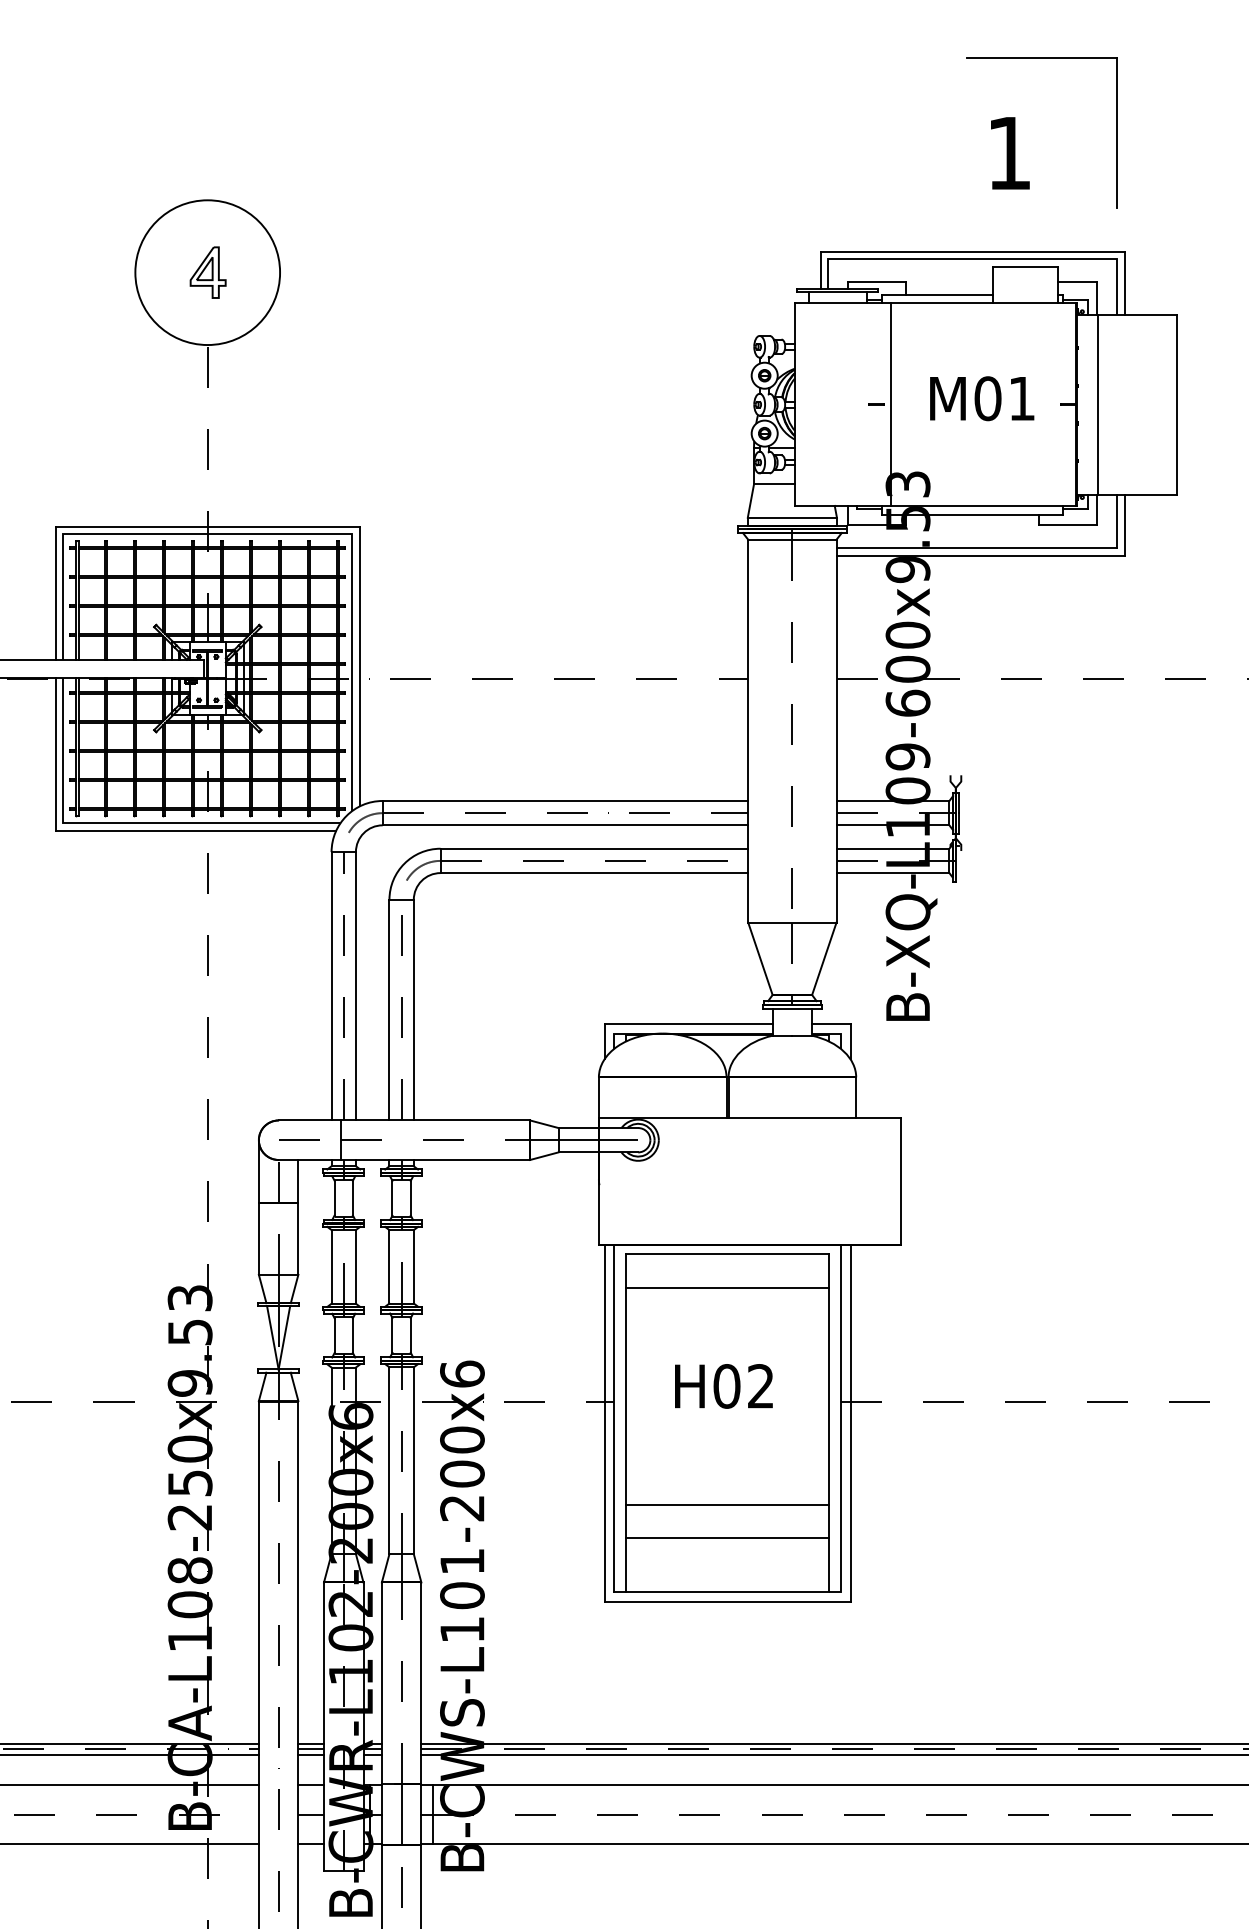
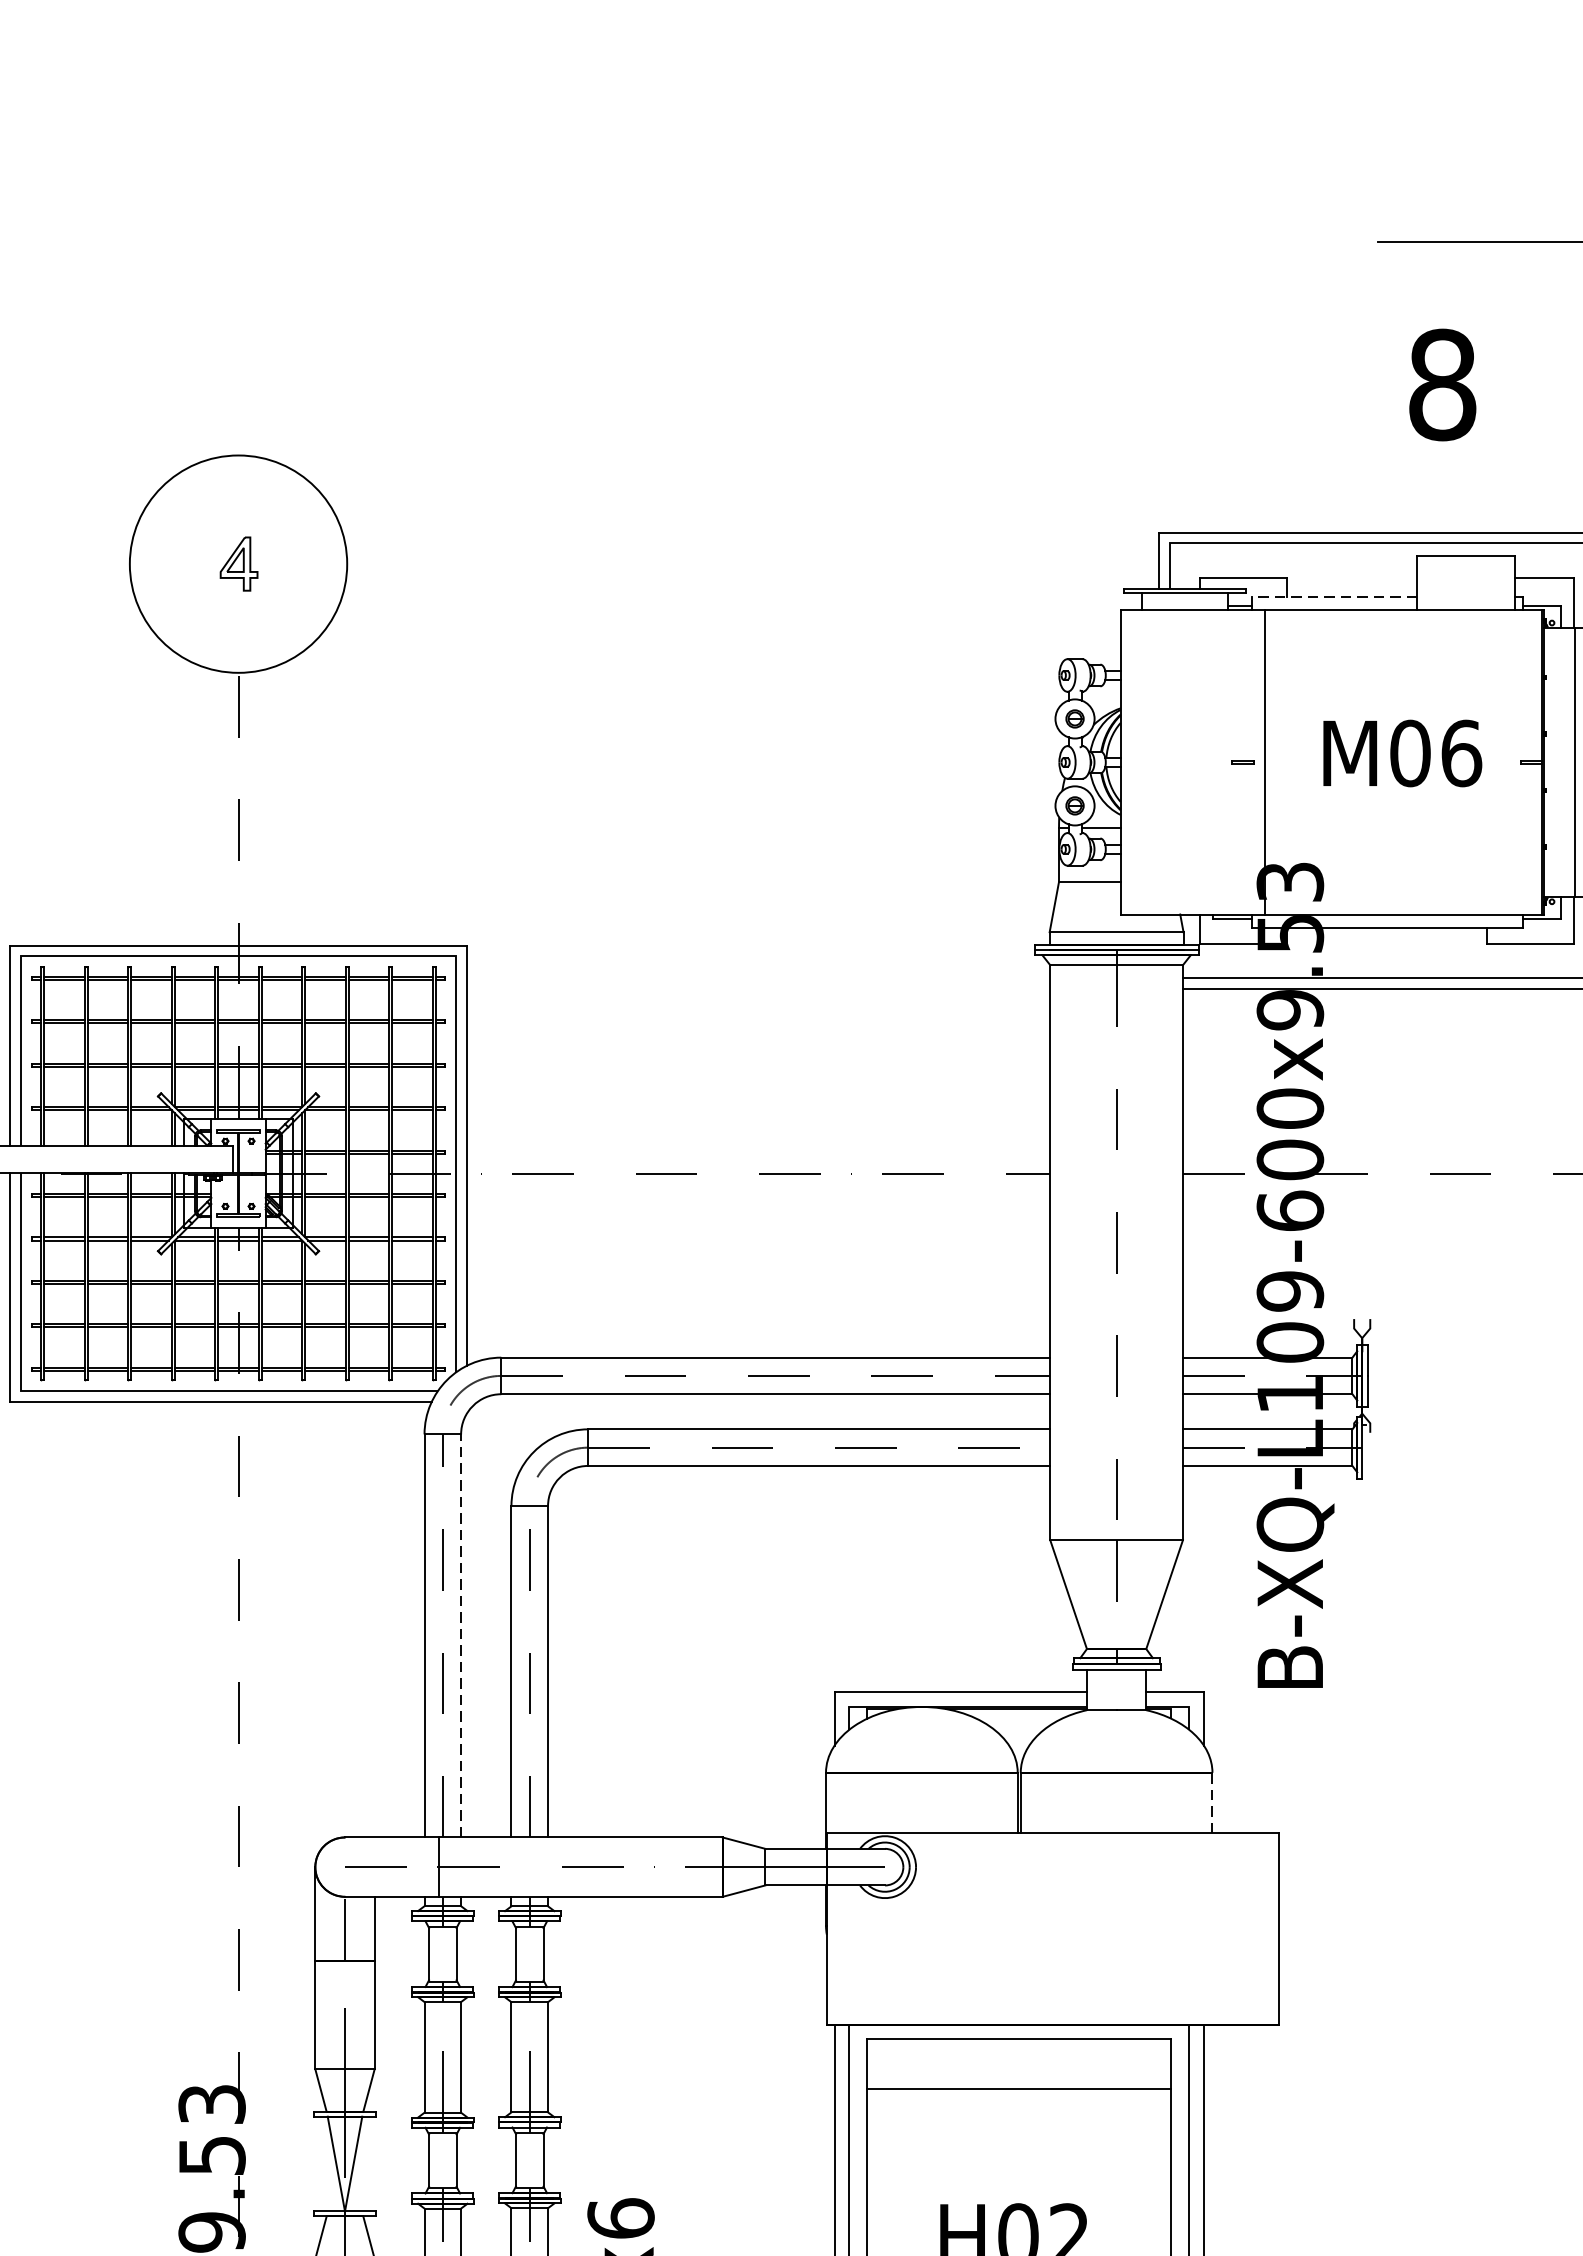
text: (1009, 152) -> (1442, 383), 1 -> 8
part: (207, 272) -> (238, 563), size x0.7
line: (936, 294) -> (1333, 596), solid -> dashed
text: (1022, 398) -> (1462, 753), M01 -> M06
line: (355, 985) -> (460, 1634), solid -> dashed
line: (856, 1097) -> (1212, 1802), solid -> dashed

